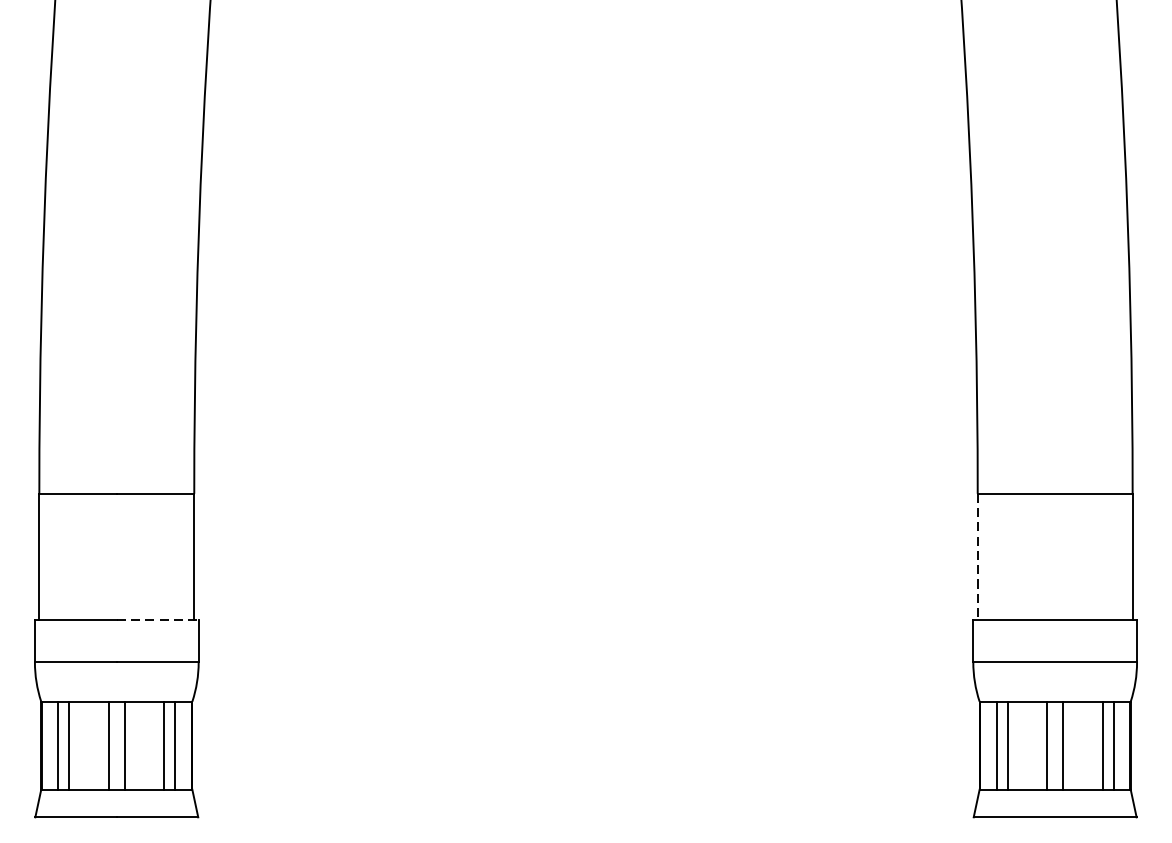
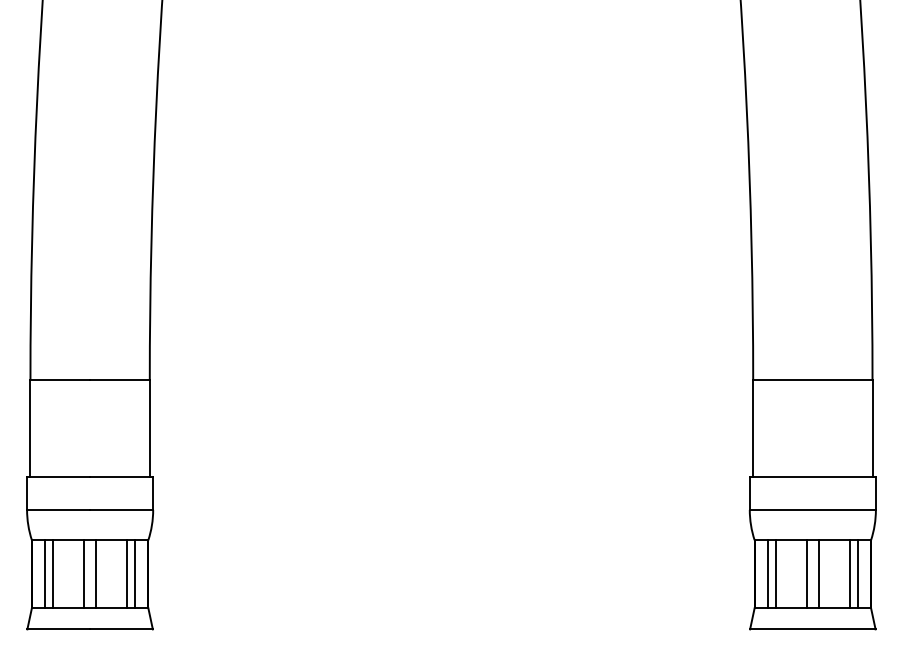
line: (978, 556) -> (753, 428), dashed -> solid
line: (157, 620) -> (121, 477), dashed -> solid

